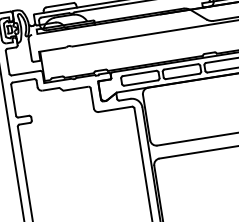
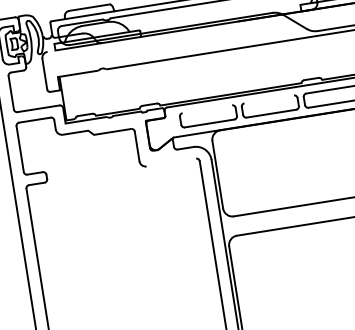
line: (180, 66) -> (268, 98), removed
line: (139, 73) -> (207, 109), removed
line: (115, 109) -> (171, 162), removed

